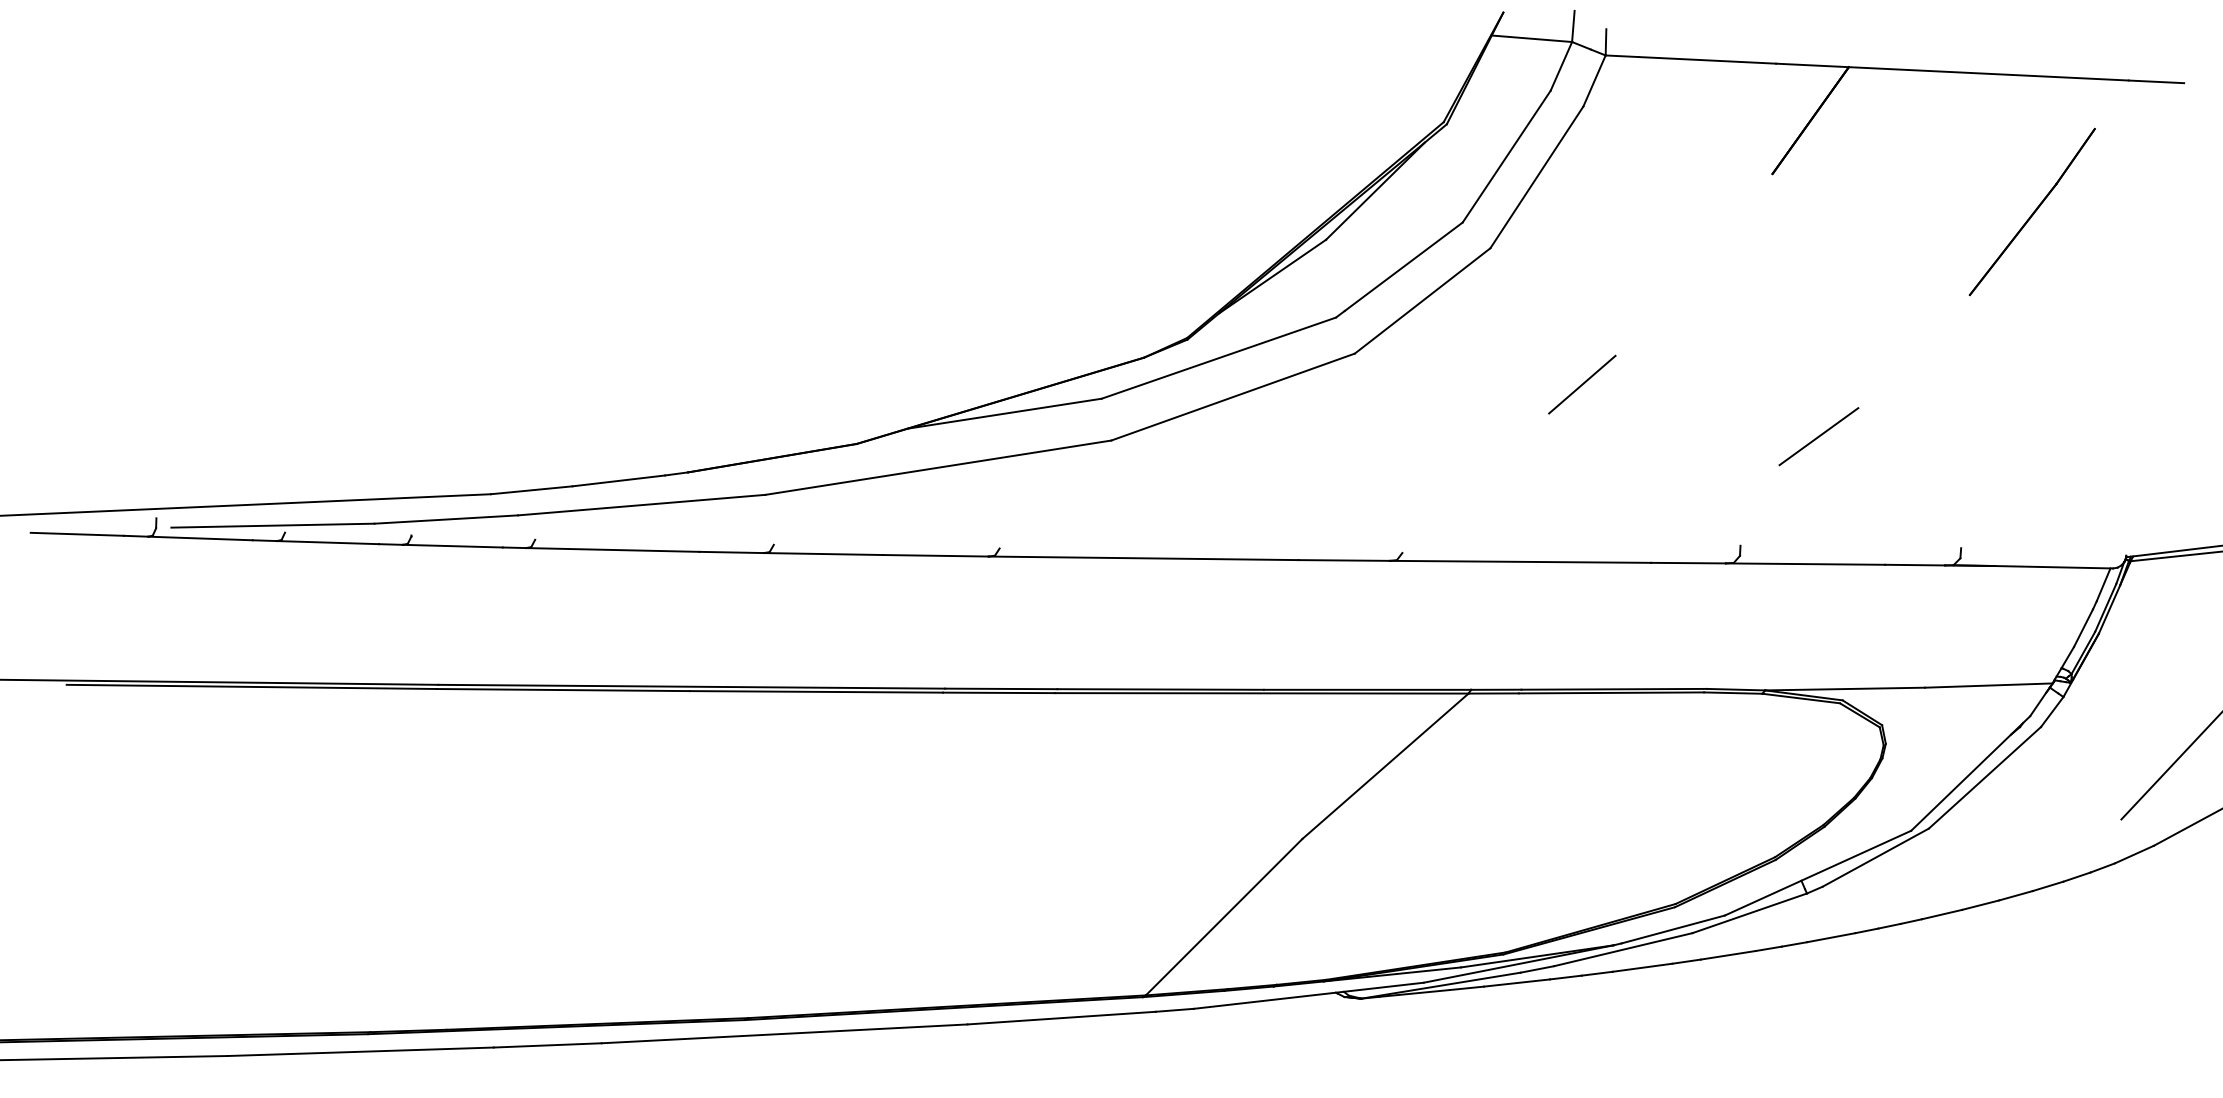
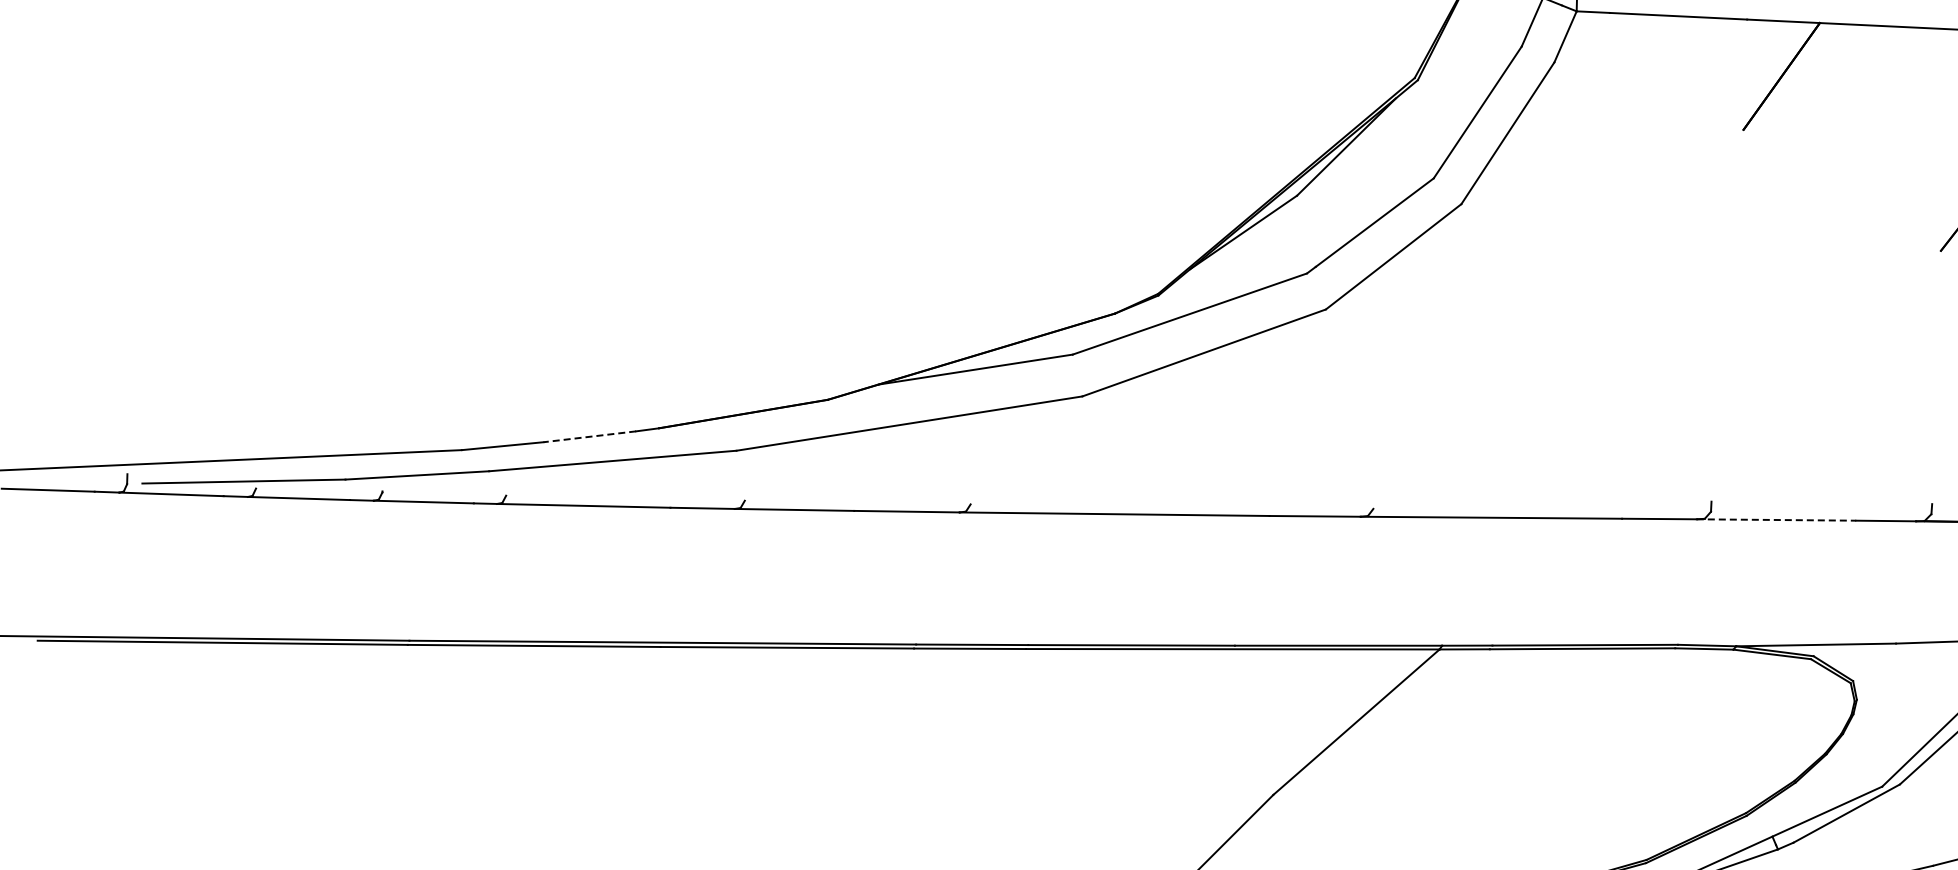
line: (1582, 384) -> (1553, 340), removed
line: (1818, 436) -> (1789, 392), removed
line: (618, 480) -> (589, 436), solid -> dashed
line: (1805, 564) -> (1776, 520), solid -> dashed

